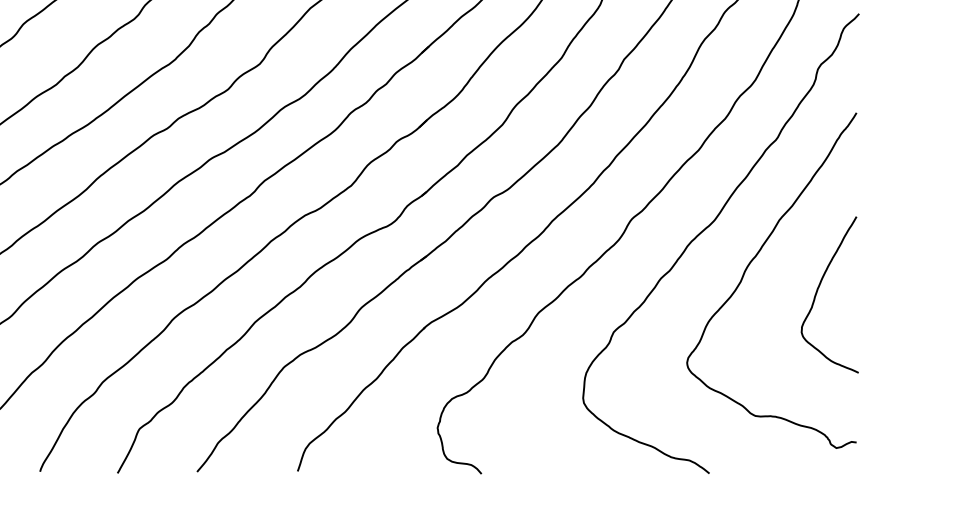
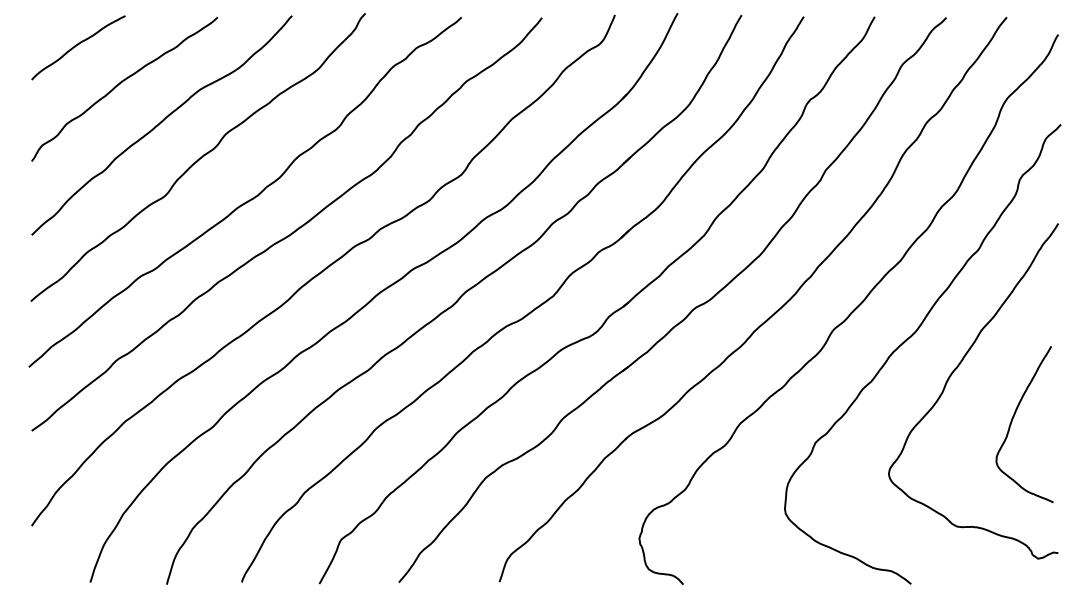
curve: (818, 289) -> (1013, 419), moved

